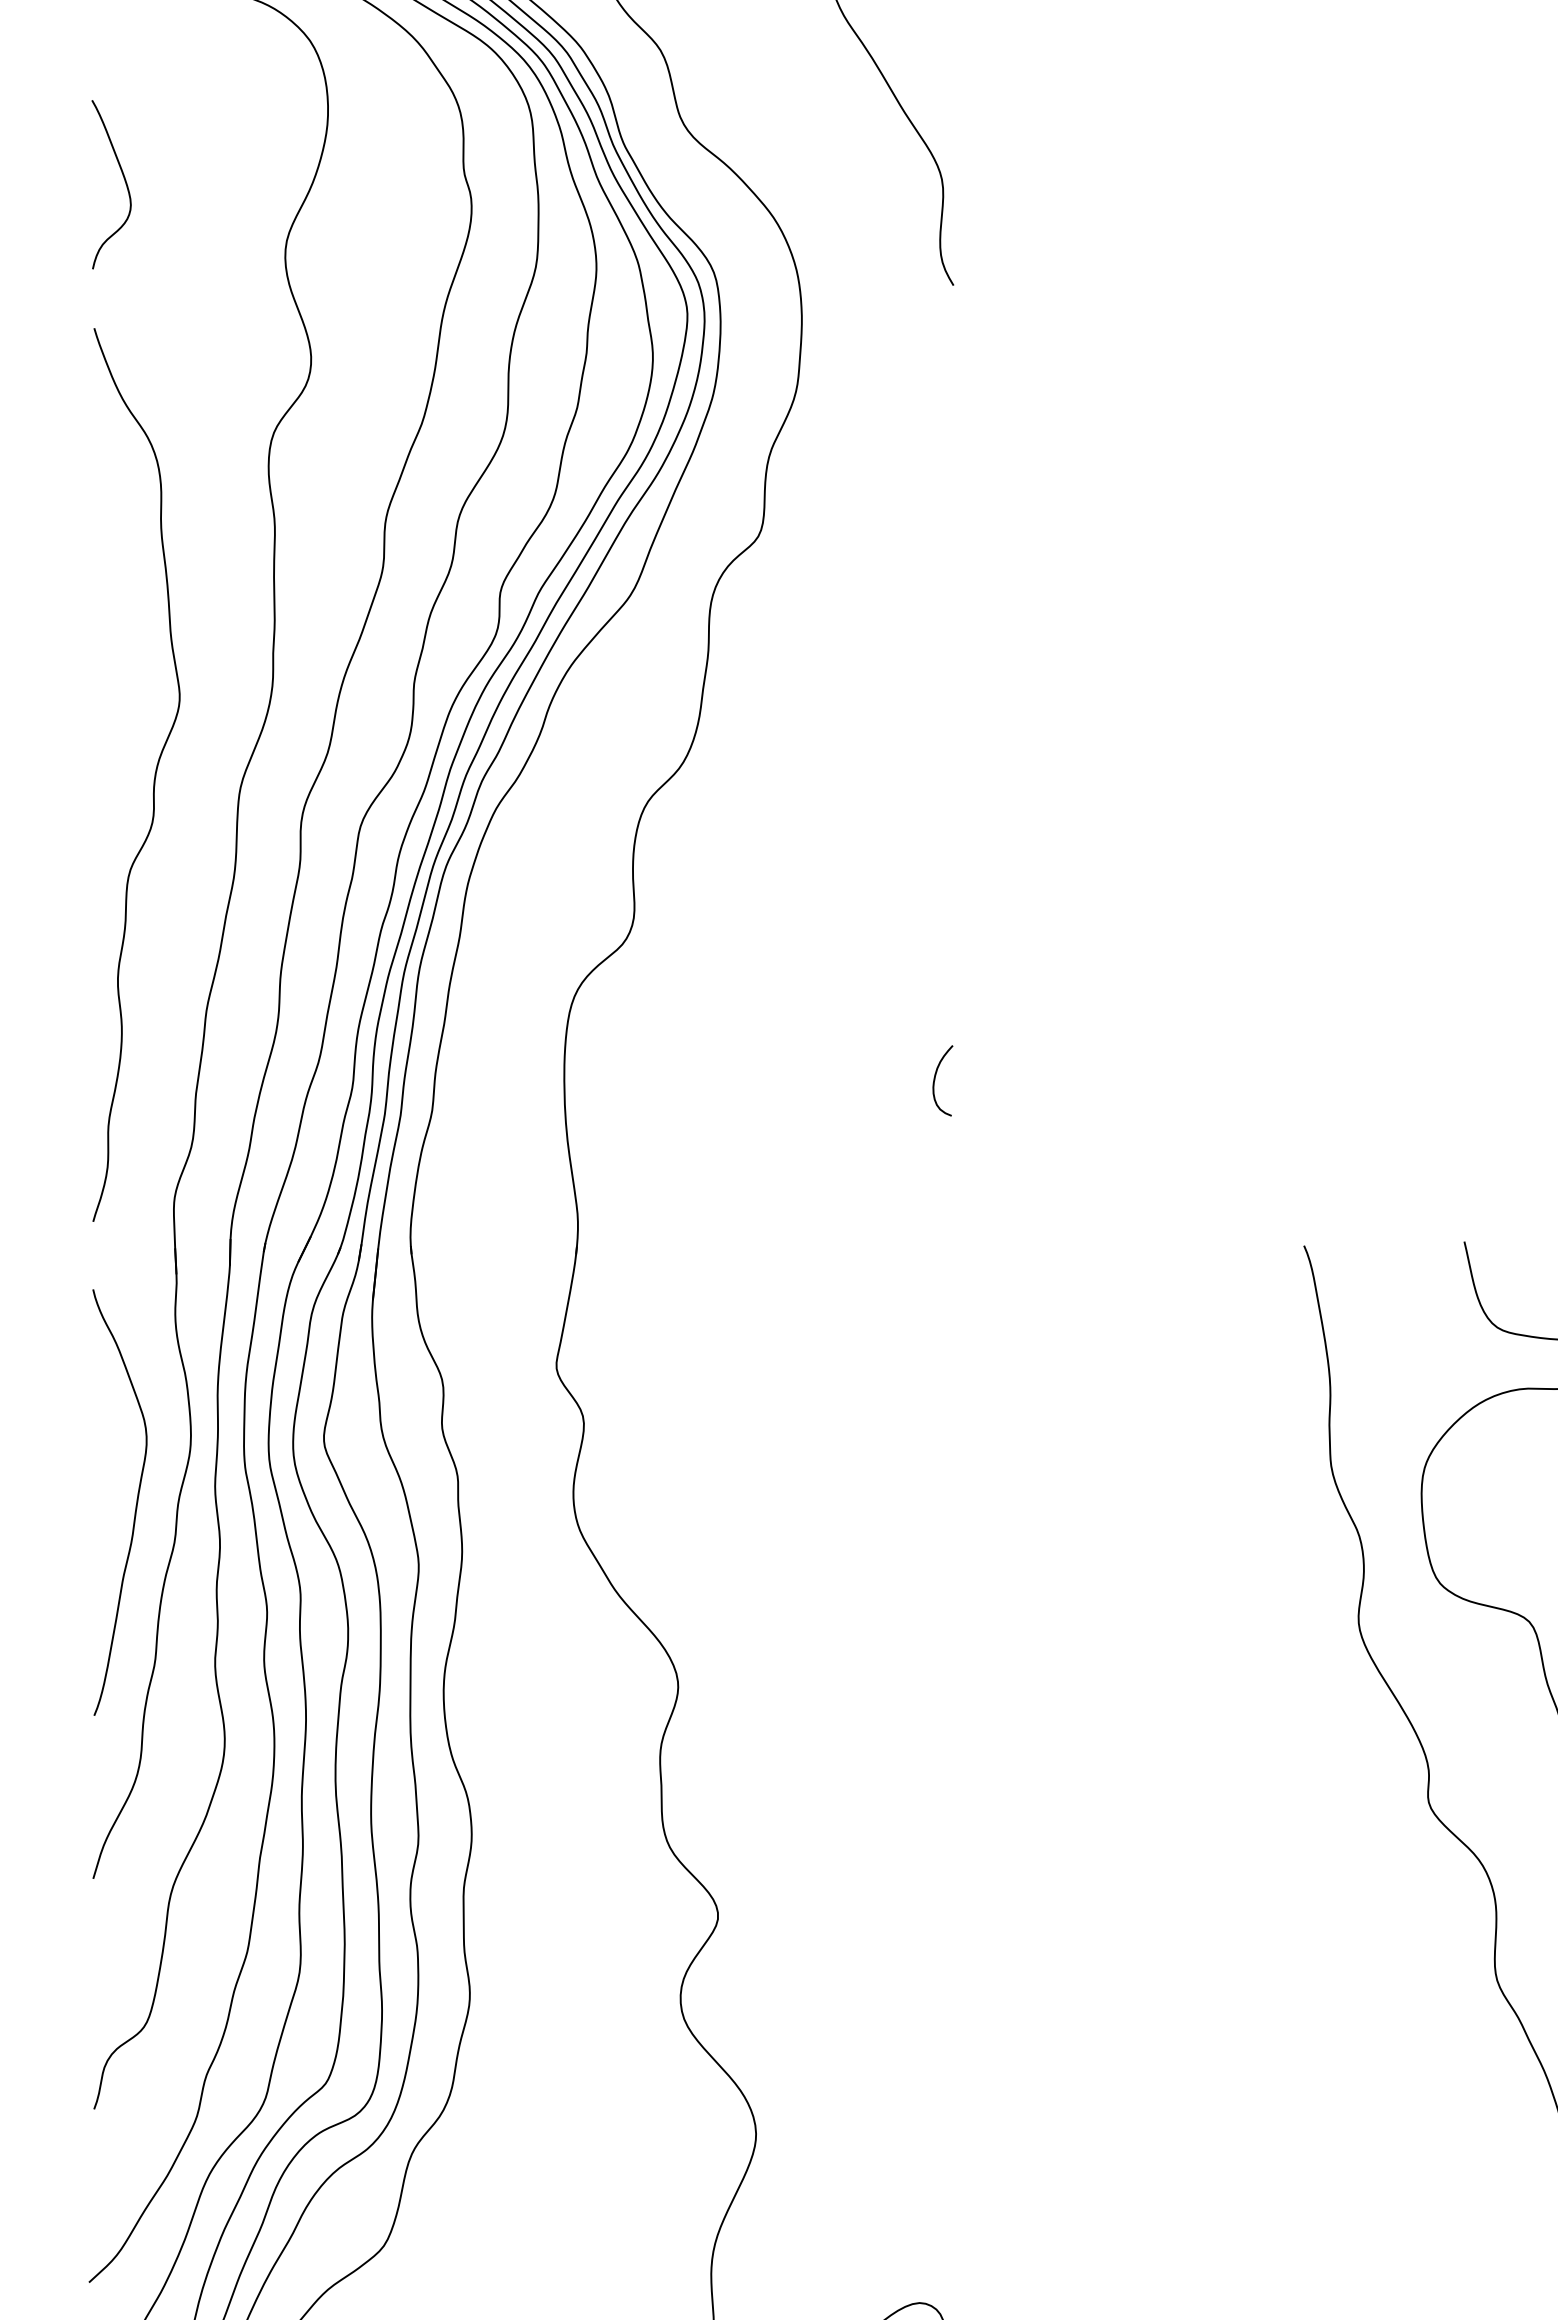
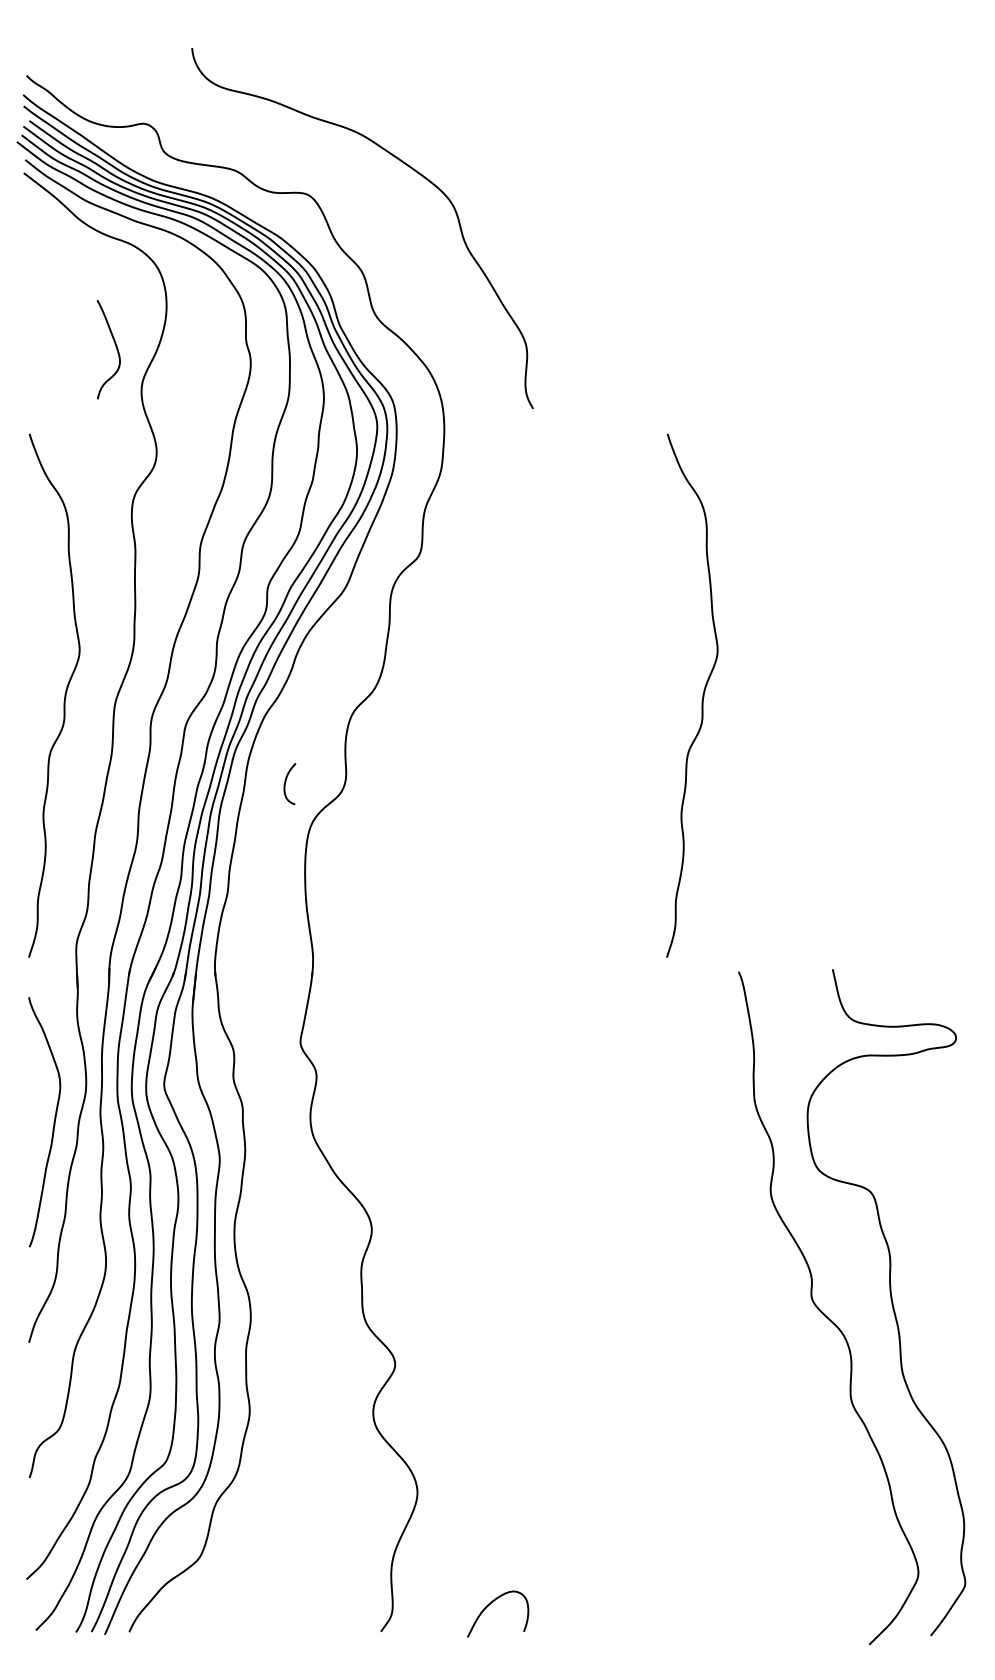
curve: (123, 179) -> (115, 346), moved
curve: (1242, 774) -> (702, 695), added
curve: (936, 1078) -> (286, 782), moved

